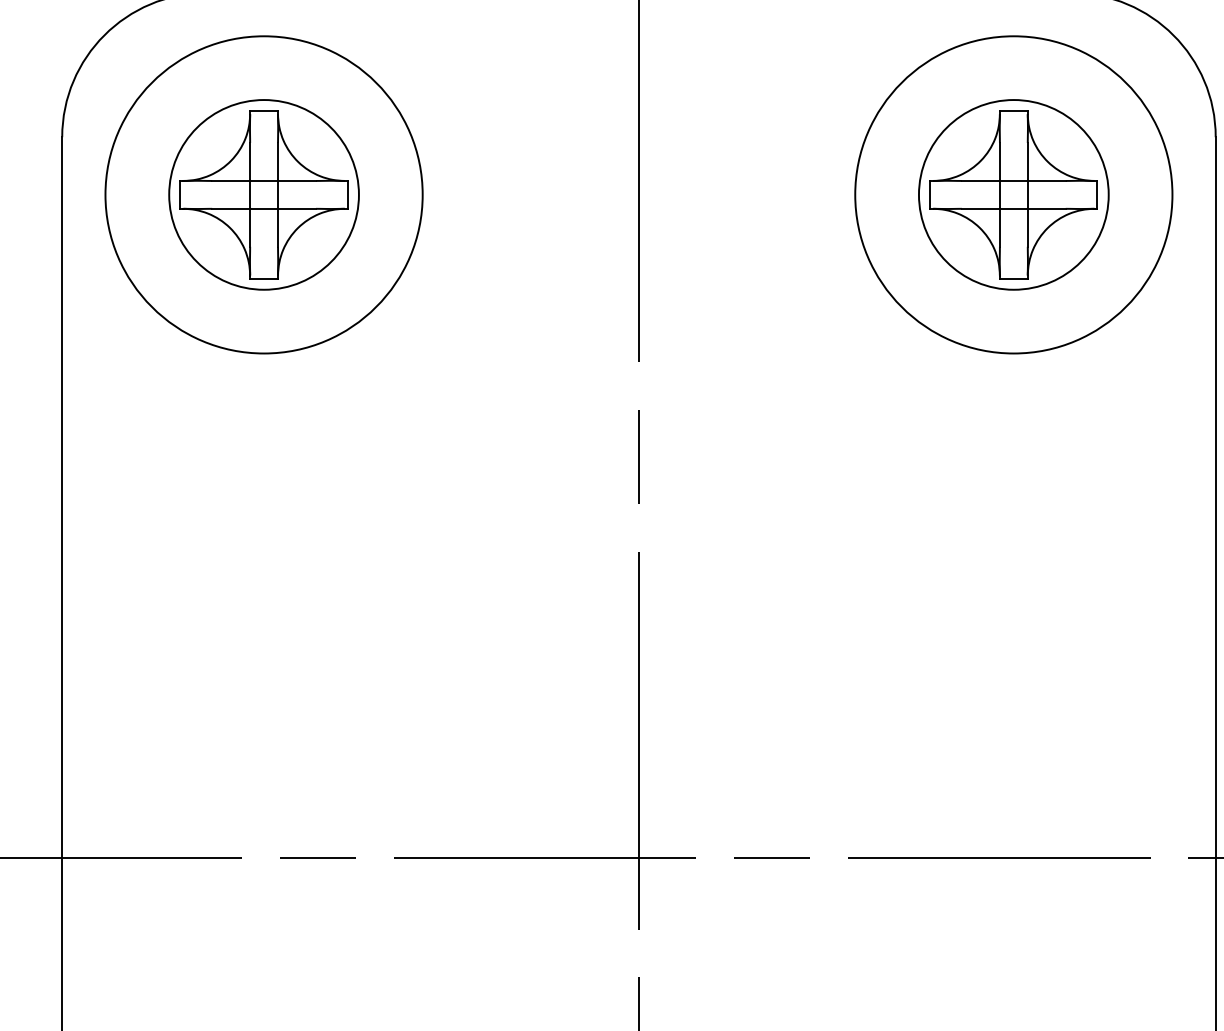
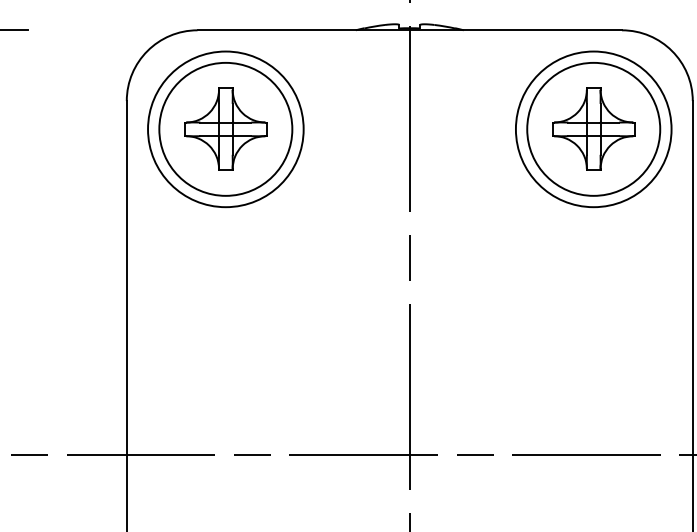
circle: (263, 193) -> (225, 128), size x1.43
circle: (1013, 193) -> (593, 128), size x1.43

